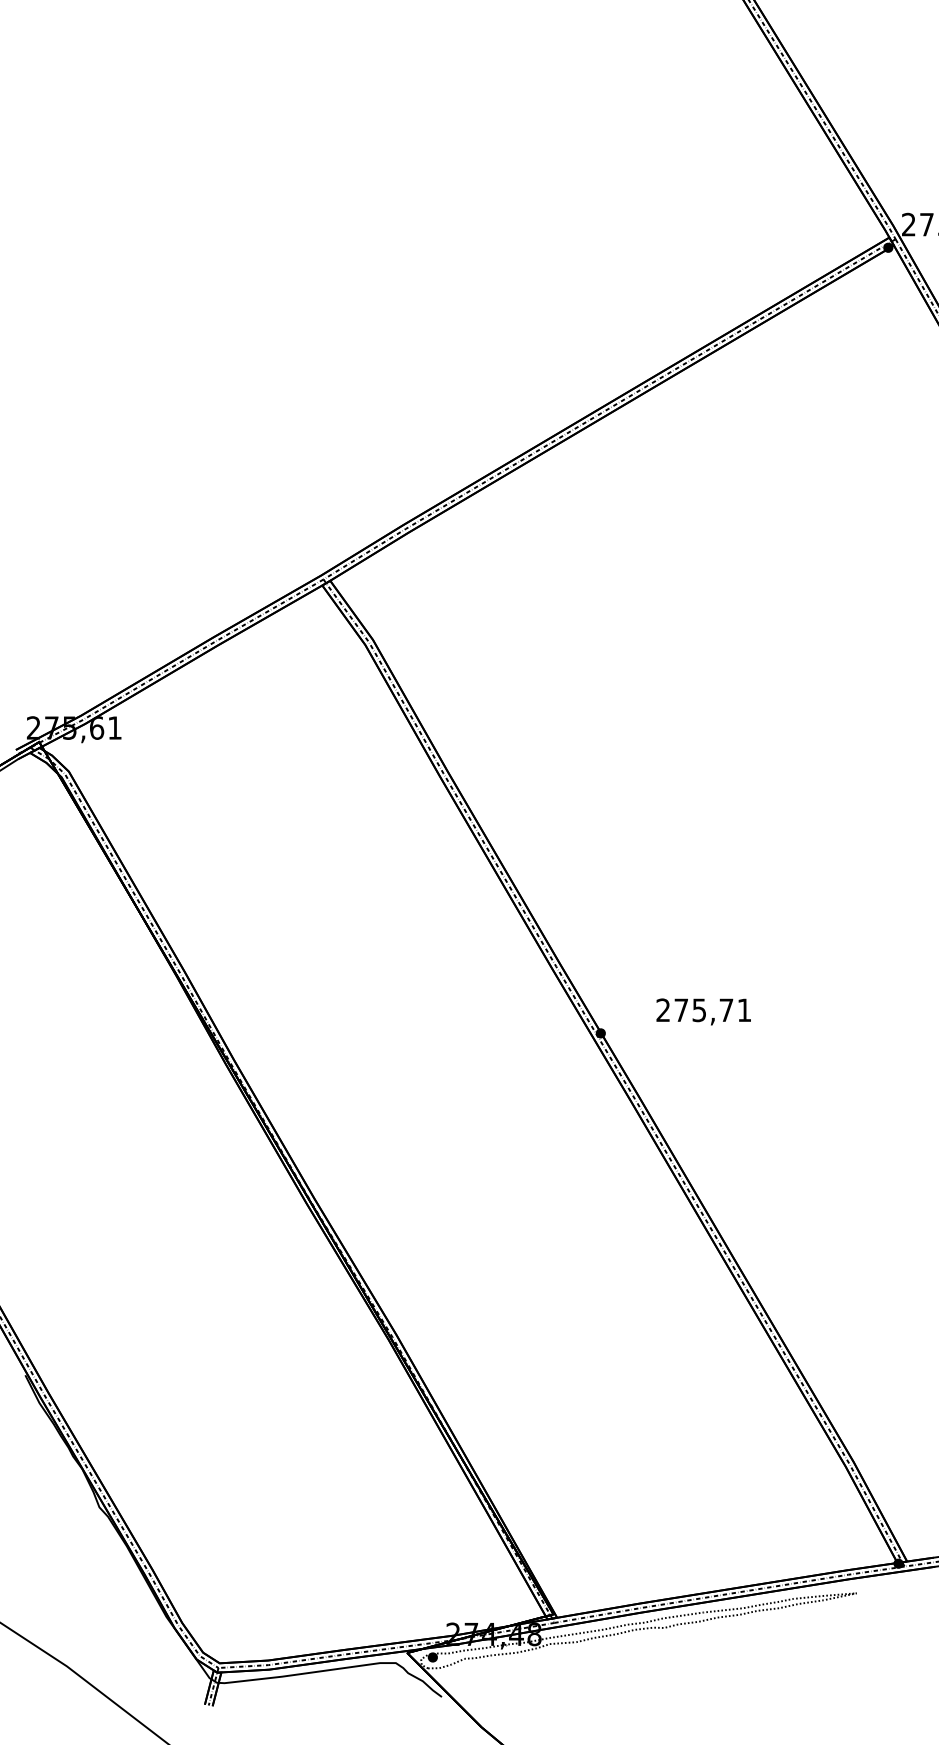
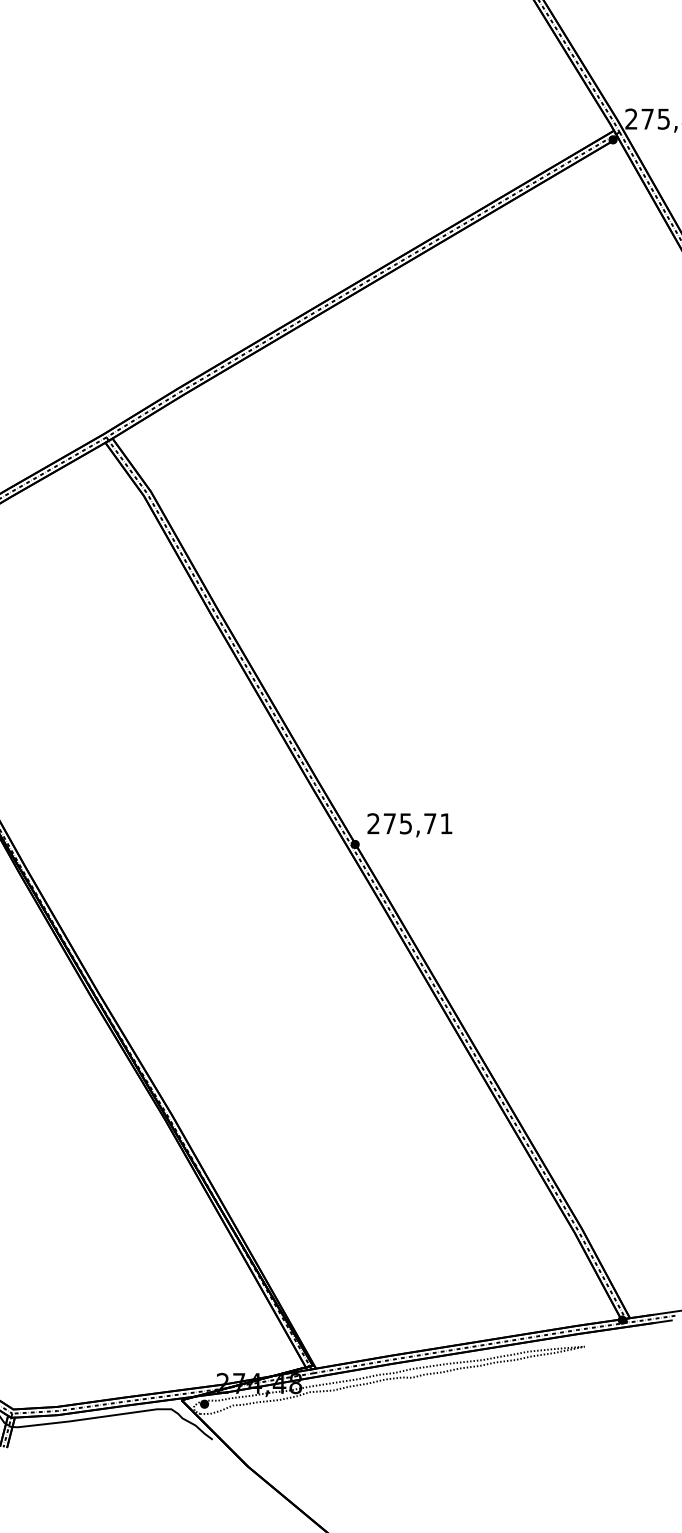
text: (703, 1011) -> (409, 824), moved

